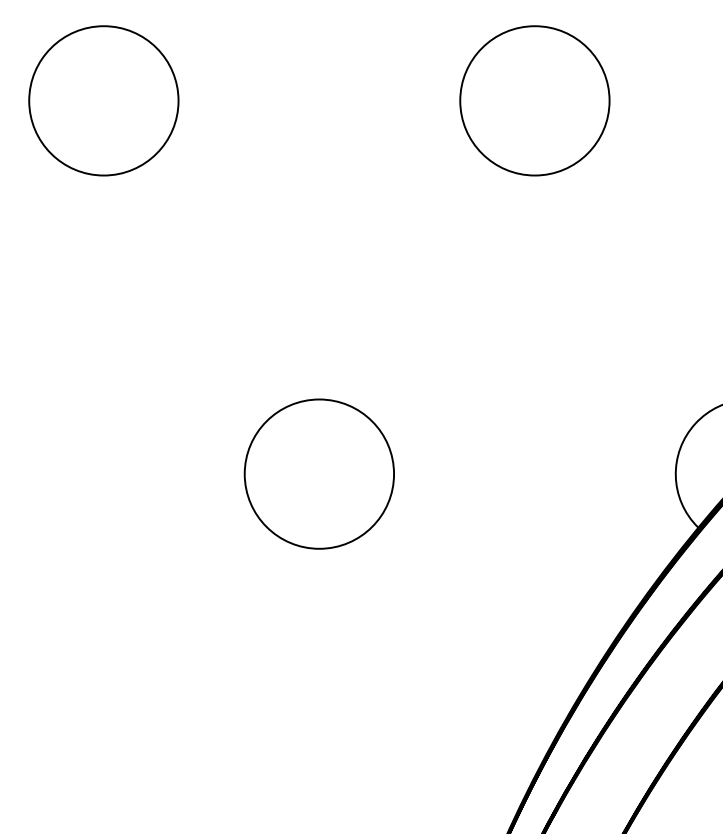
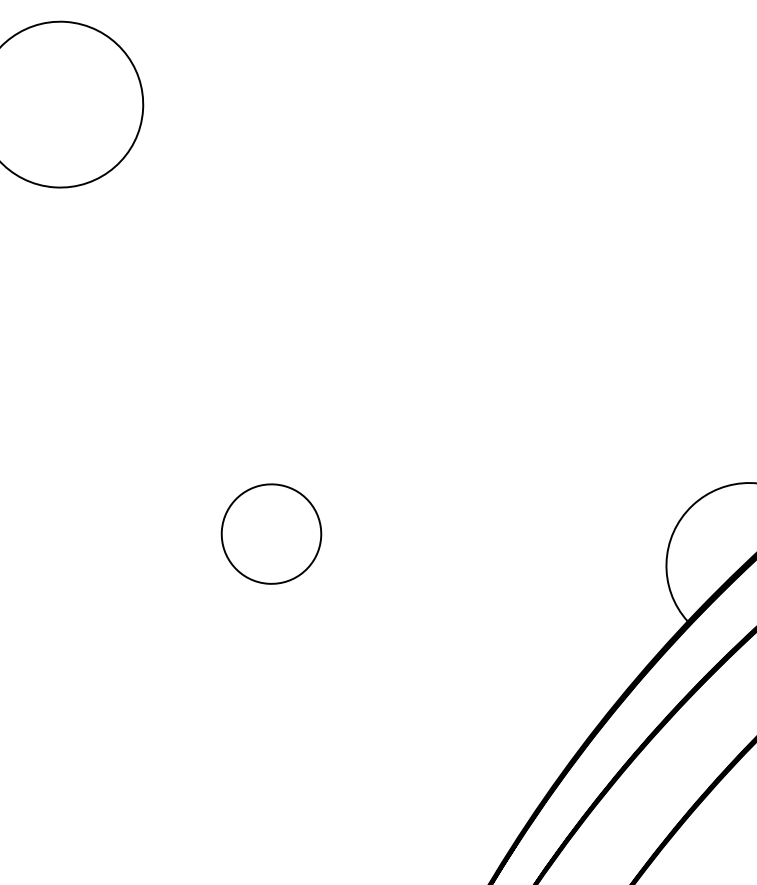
circle: (534, 100) -> (537, 135), removed
circle: (318, 473) -> (270, 533), size x0.6

